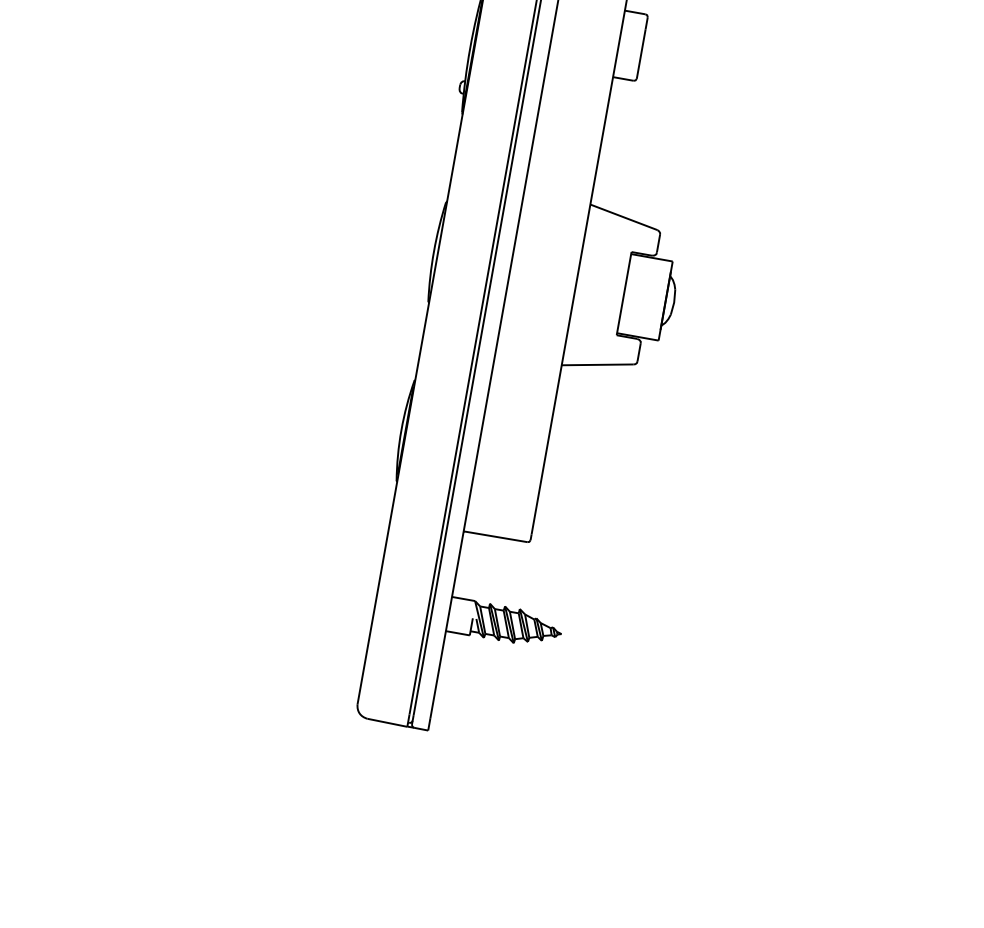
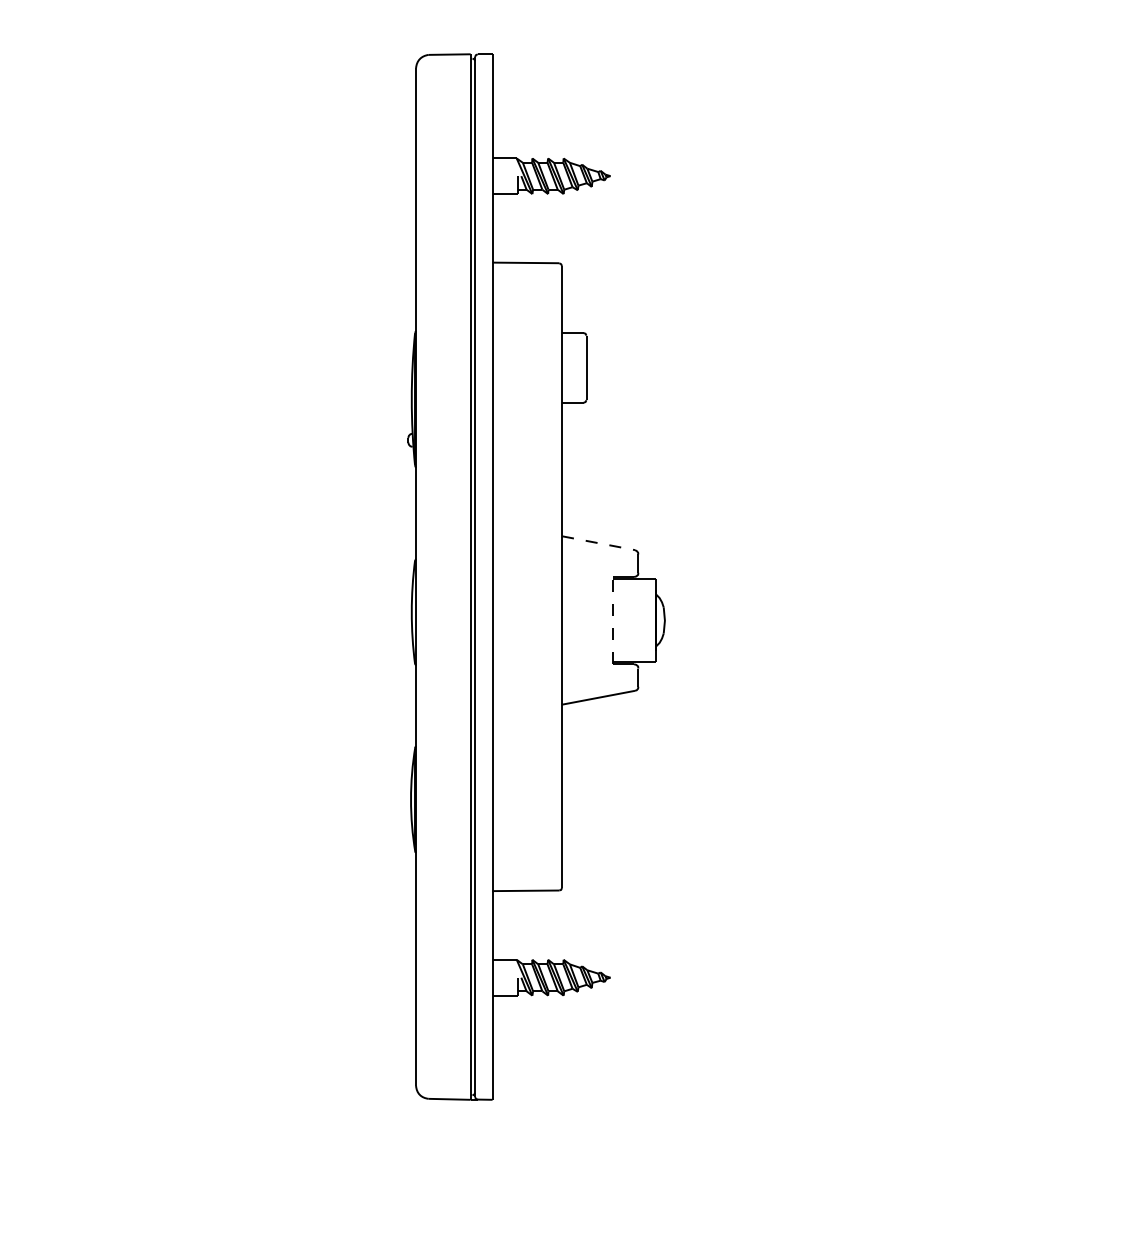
line: (624, 217) -> (599, 543), solid -> dashed
line: (624, 293) -> (612, 620), solid -> dashed

